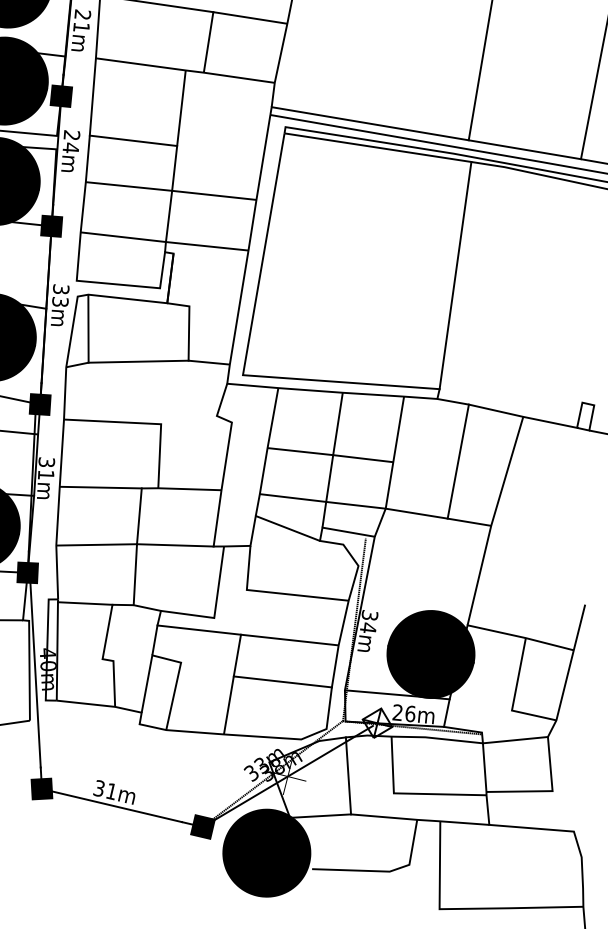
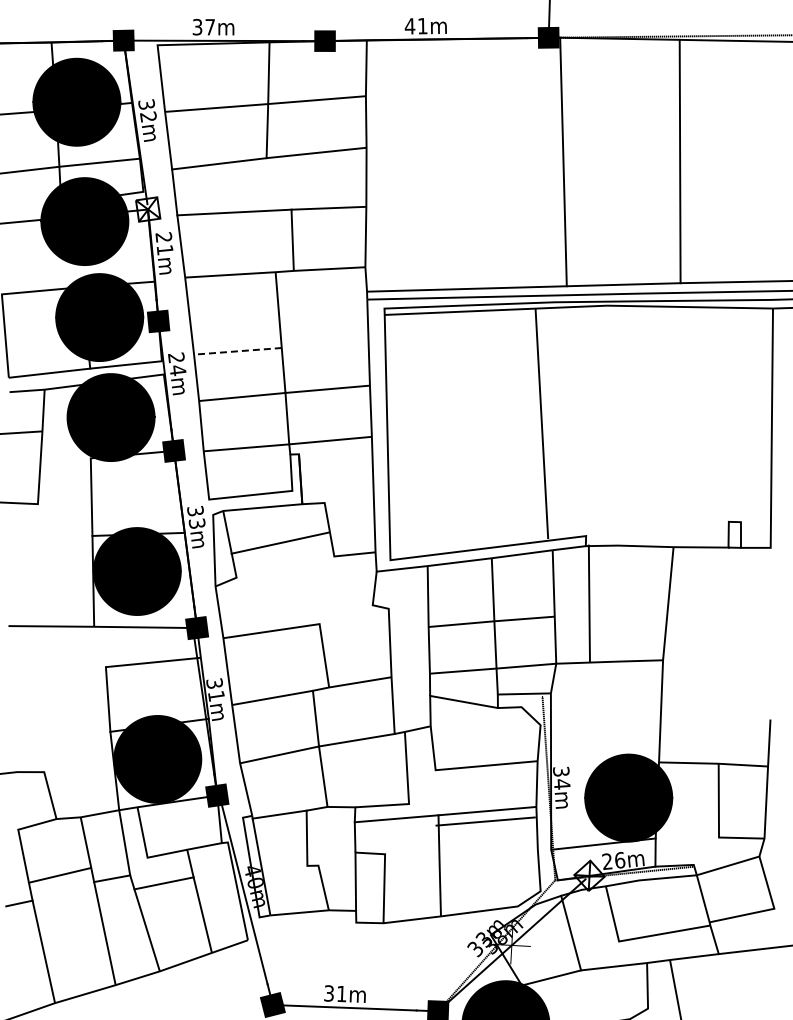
line: (133, 140) -> (237, 351), solid -> dashed
line: (455, 275) -> (541, 423), moved
line: (138, 361) -> (280, 542), moved
line: (457, 461) -> (588, 603), moved
line: (282, 681) -> (485, 821), moved

